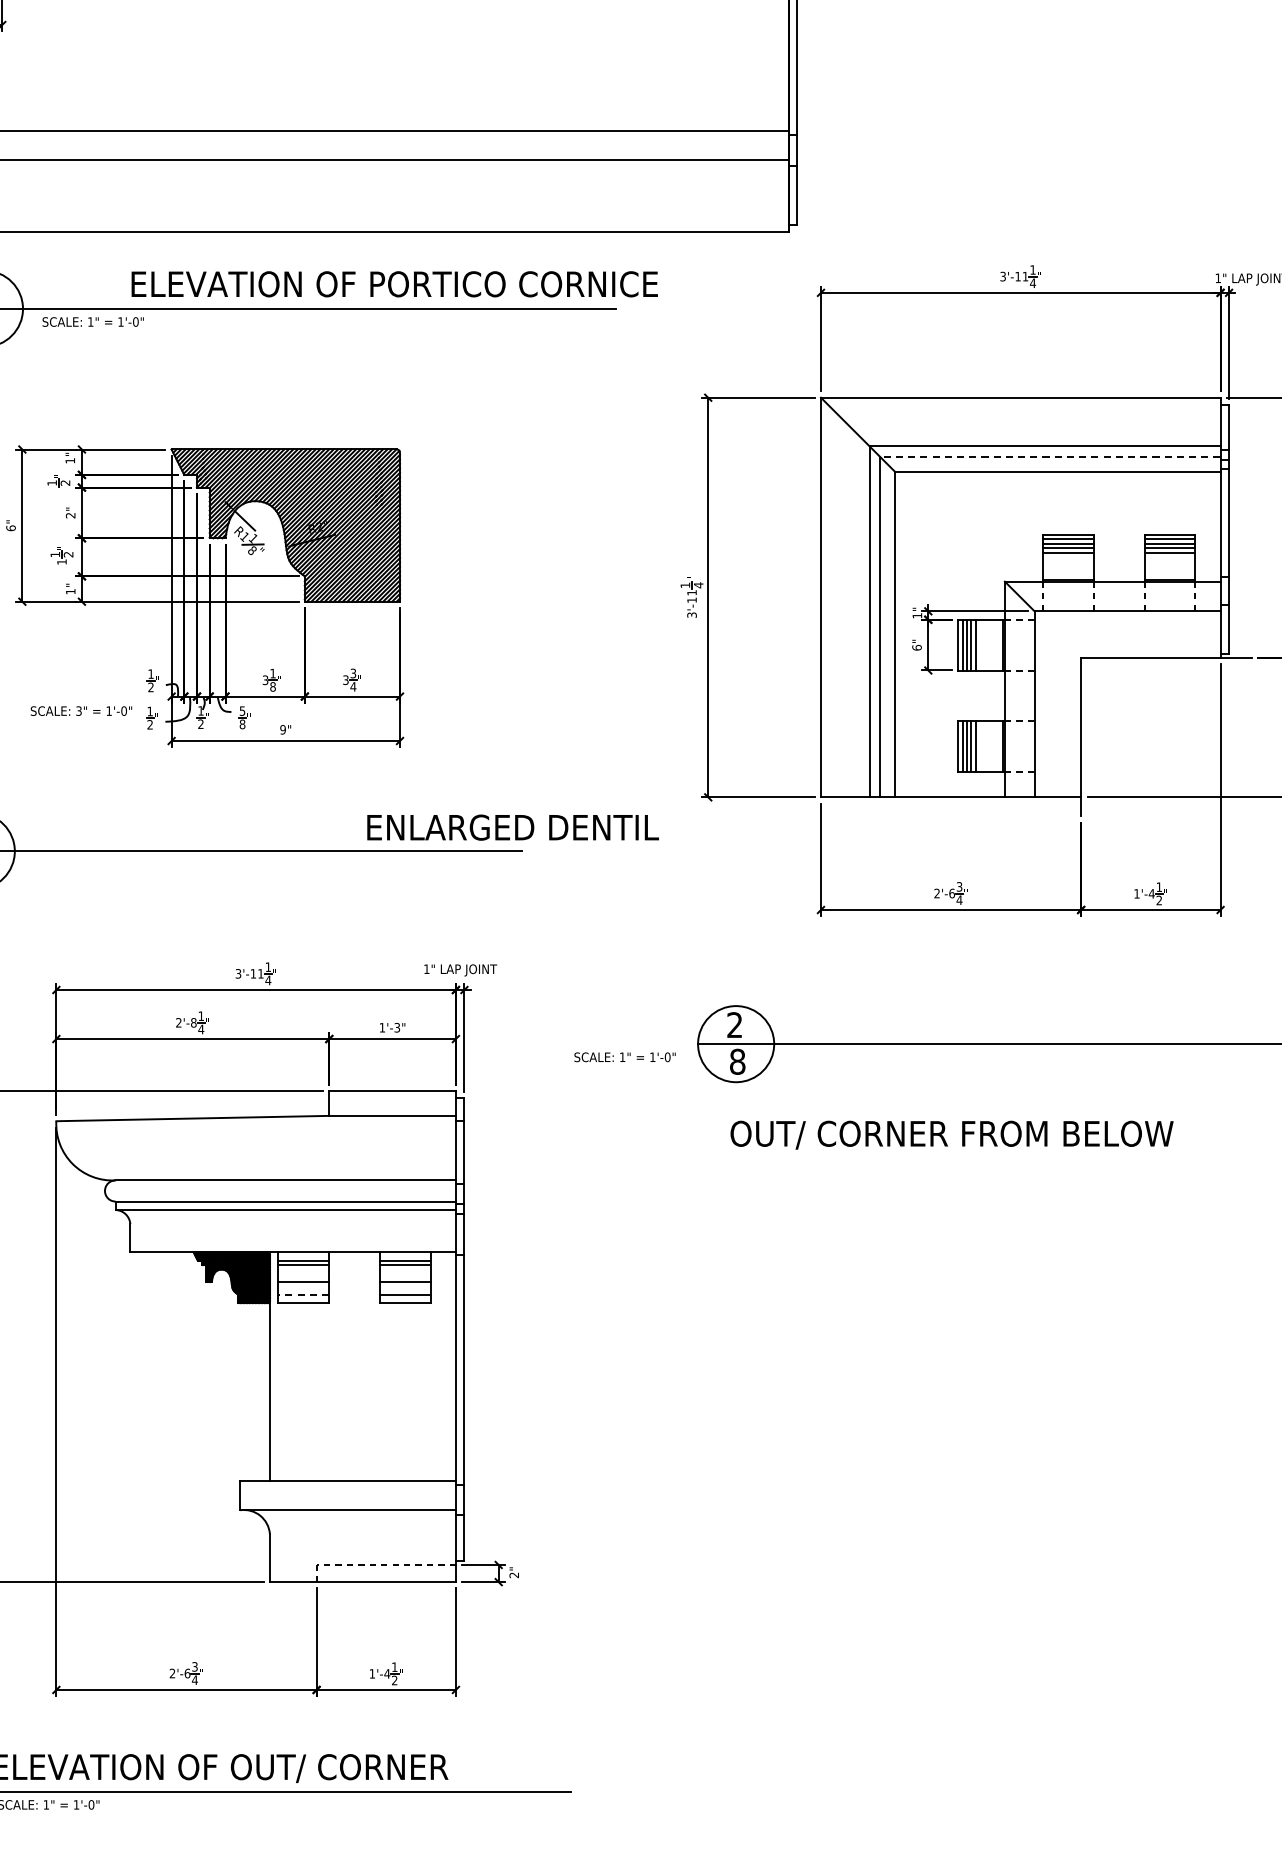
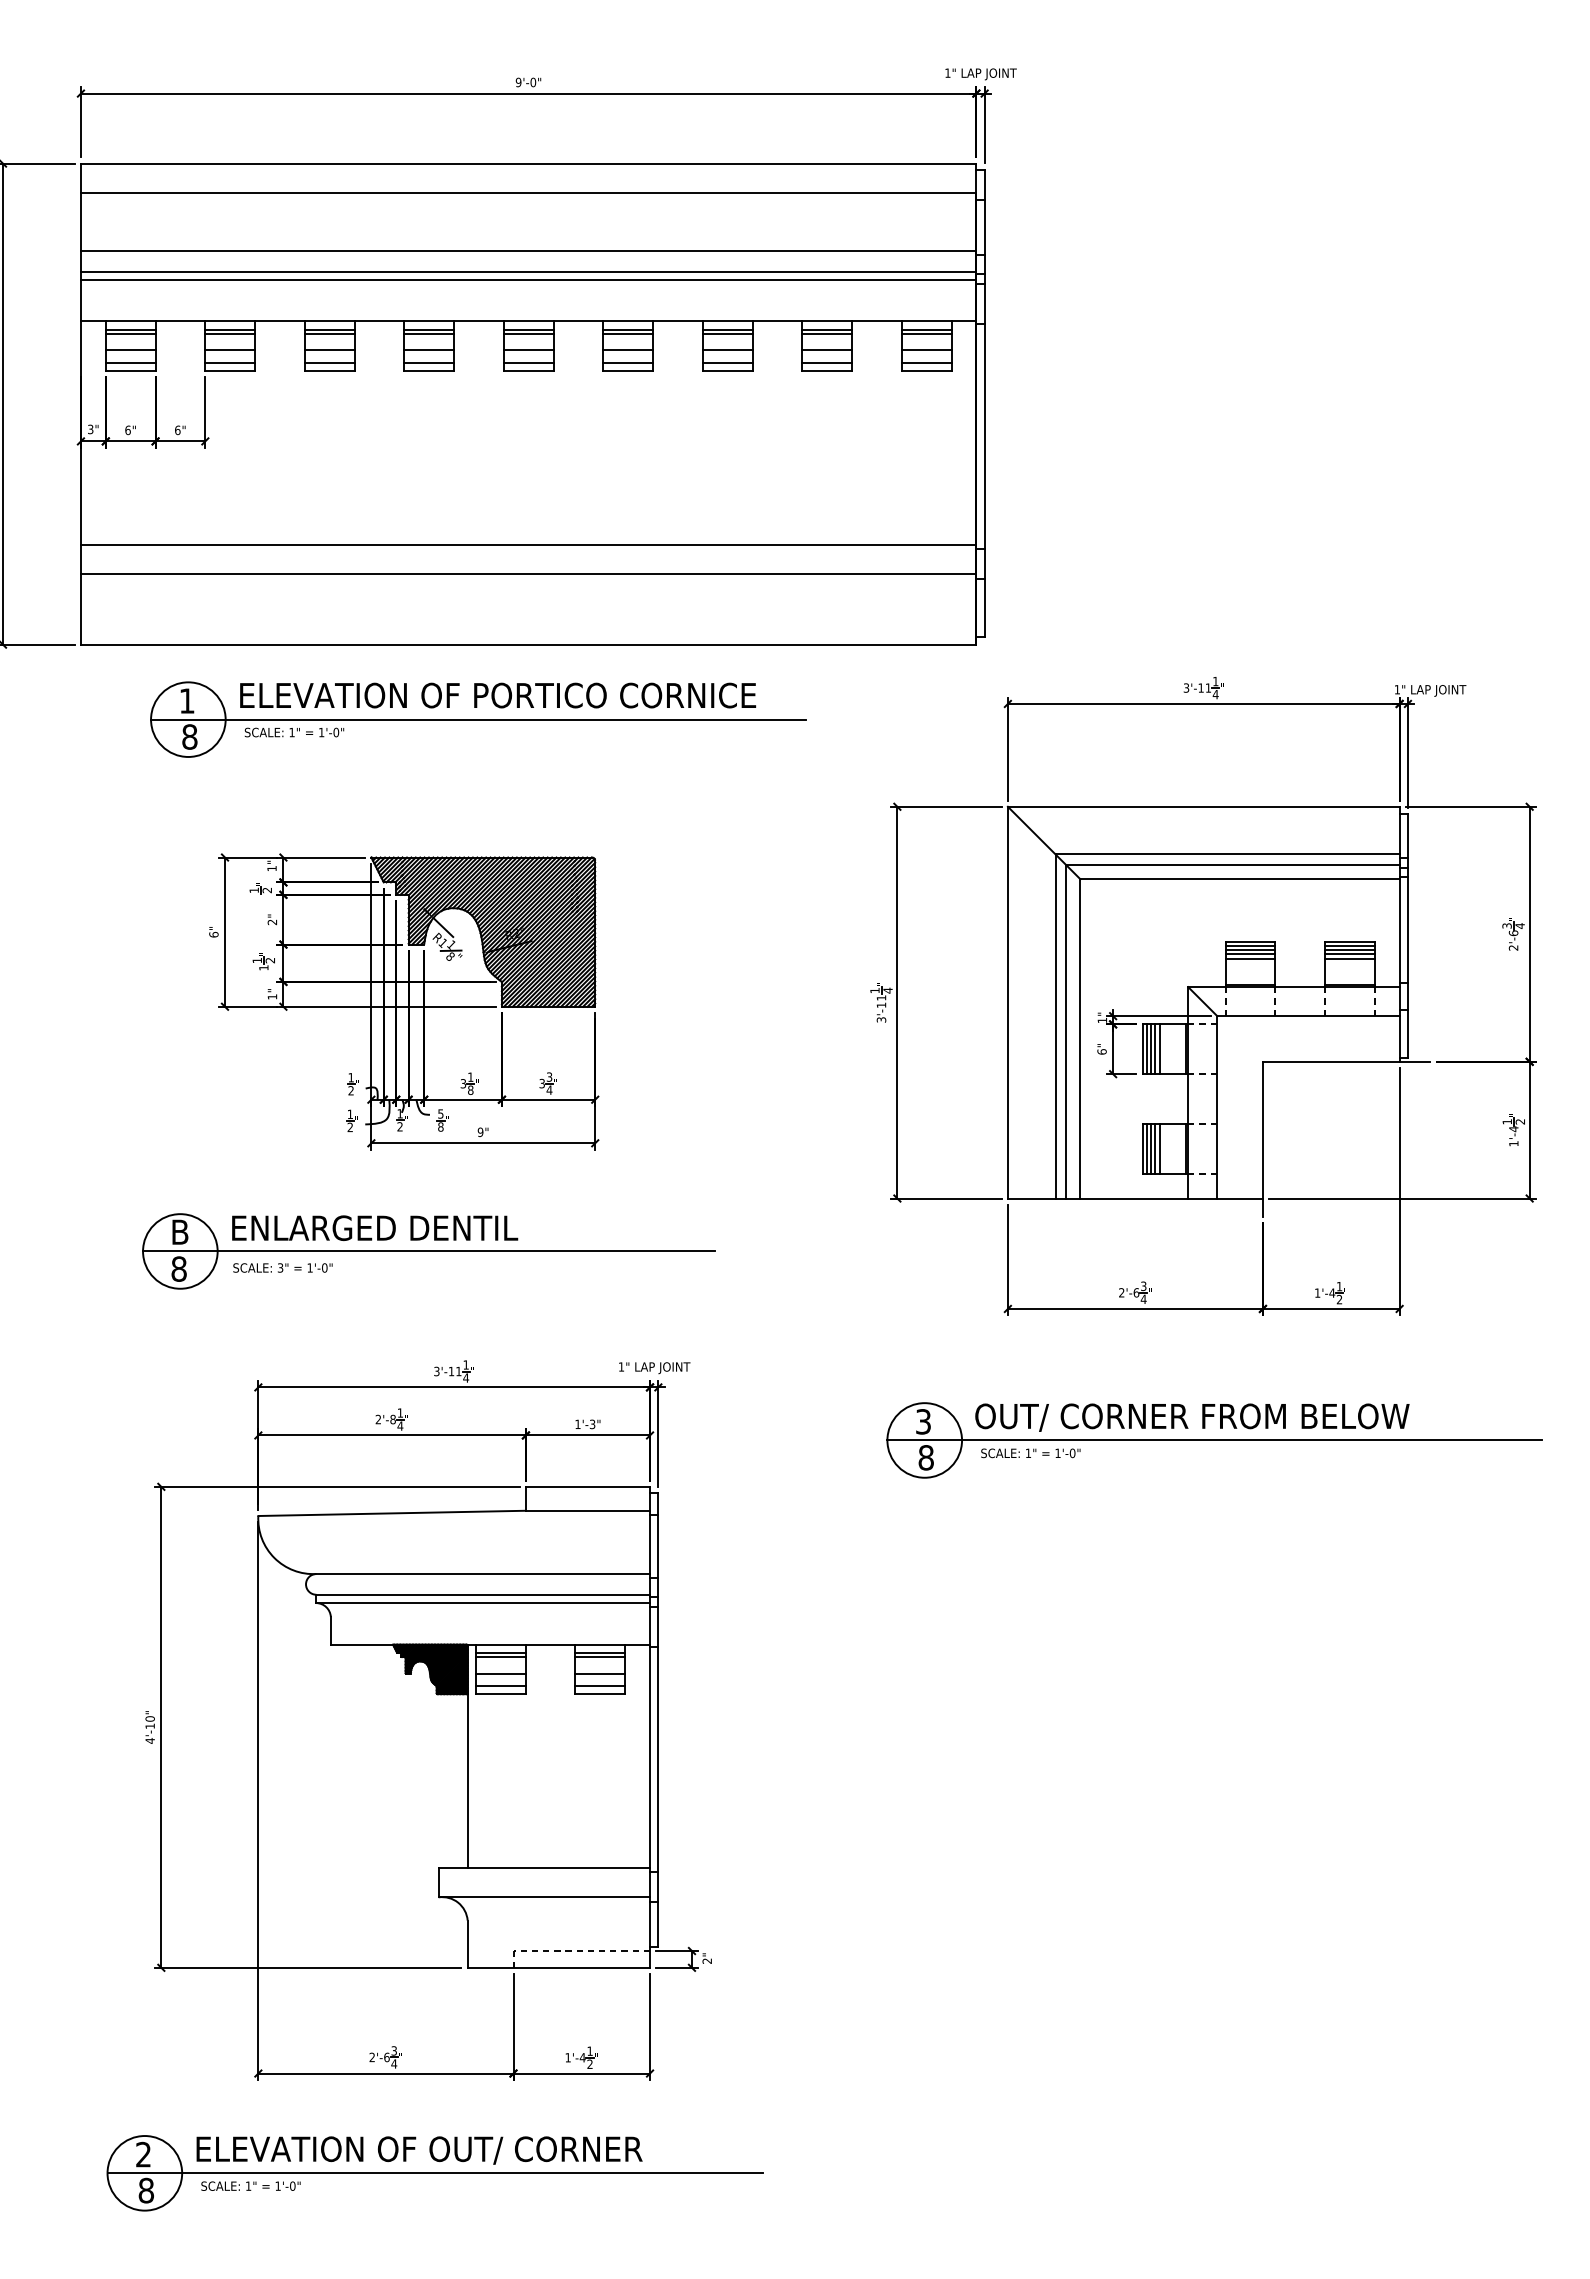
text: (395, 284) -> (498, 695), moved
line: (1050, 456) -> (1232, 864), dashed -> solid
text: (80, 710) -> (282, 1267), moved
text: (513, 826) -> (375, 1227), moved
text: (734, 1024) -> (923, 1421), 2 -> 3
text: (624, 1057) -> (1030, 1453), moved
text: (952, 1134) -> (1192, 1417), moved
line: (303, 1294) -> (500, 1685), dashed -> solid

